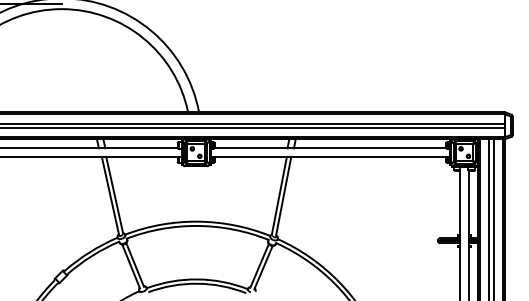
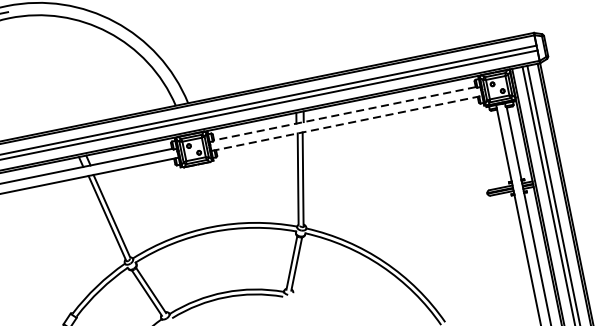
line: (330, 148) -> (345, 113), solid -> dashed
line: (330, 156) -> (346, 122), solid -> dashed

